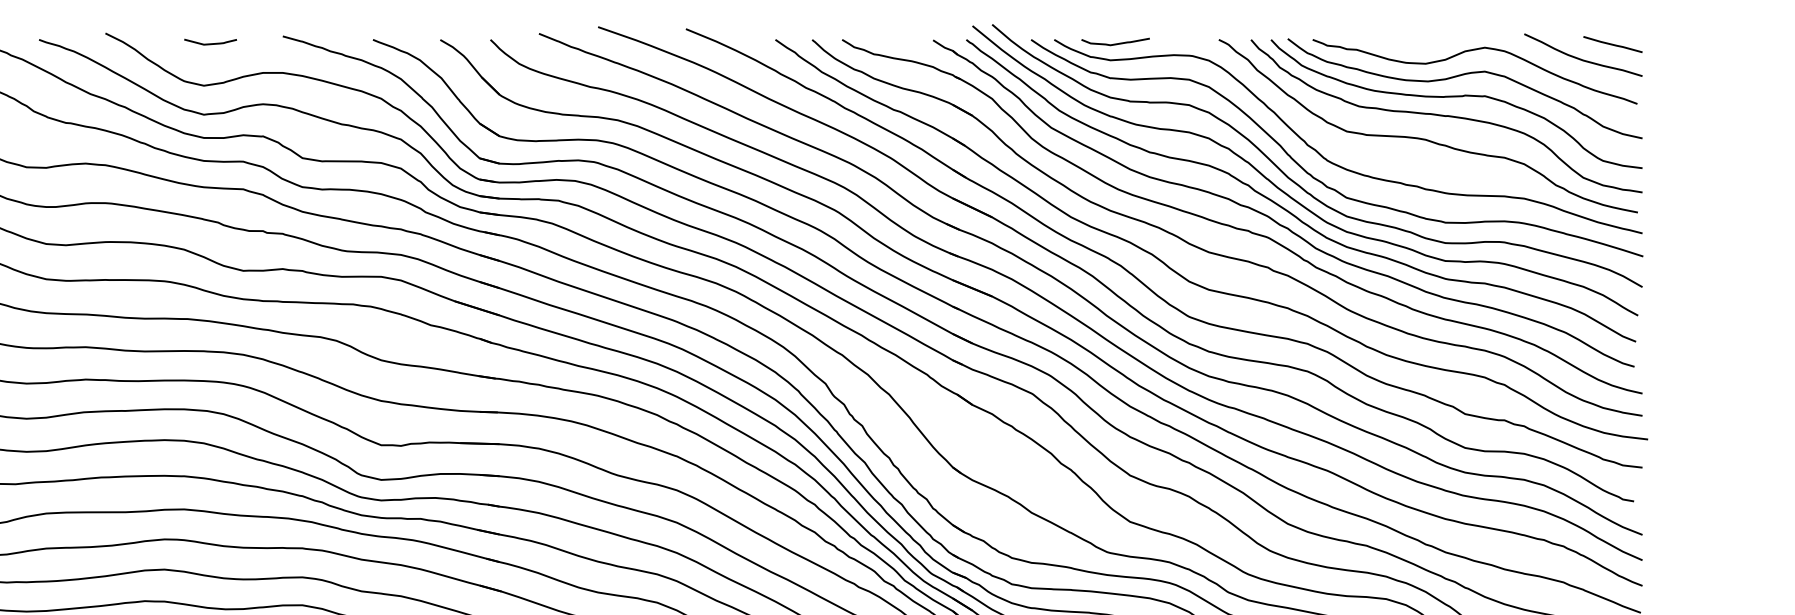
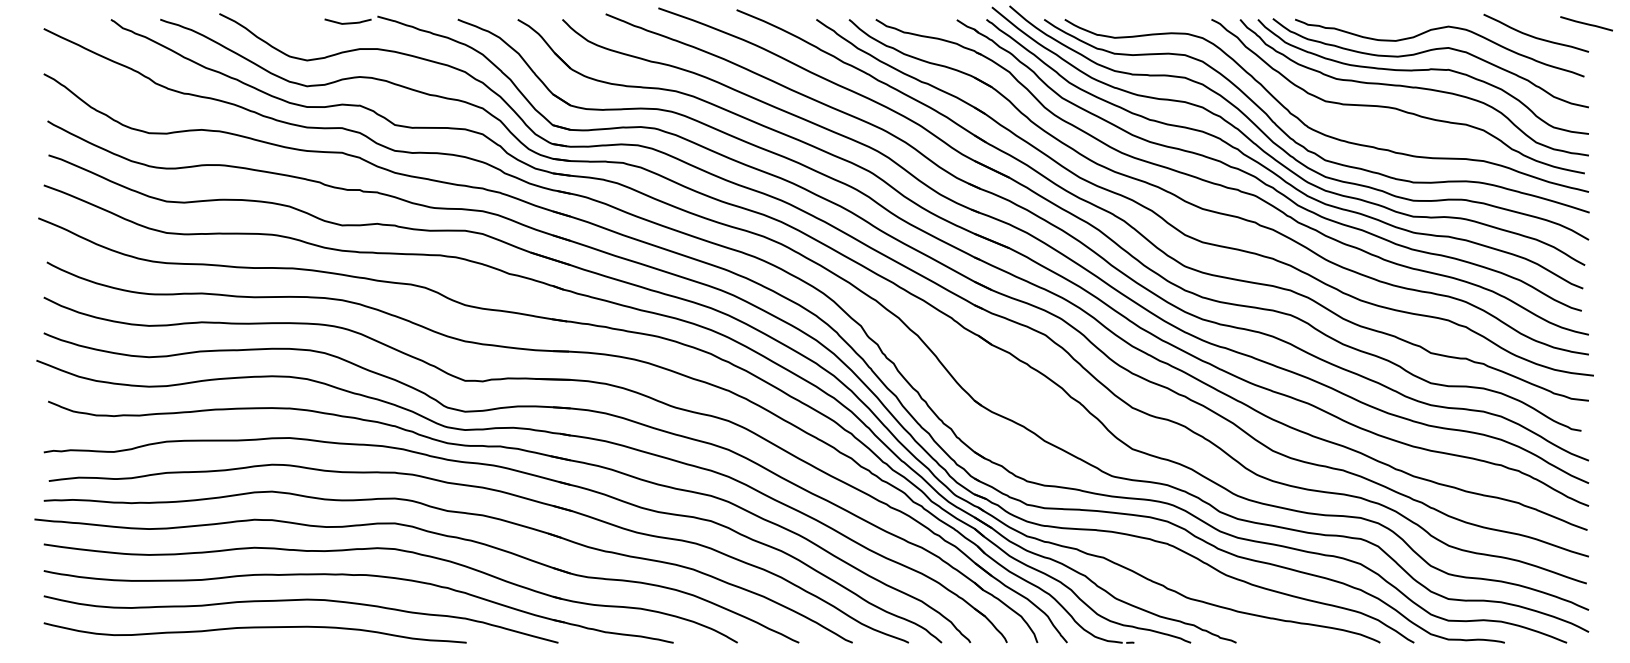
curve: (209, 43) -> (347, 22), moved
curve: (1115, 43) -> (1119, 22), removed
line: (1612, 44) -> (1586, 23), moved

